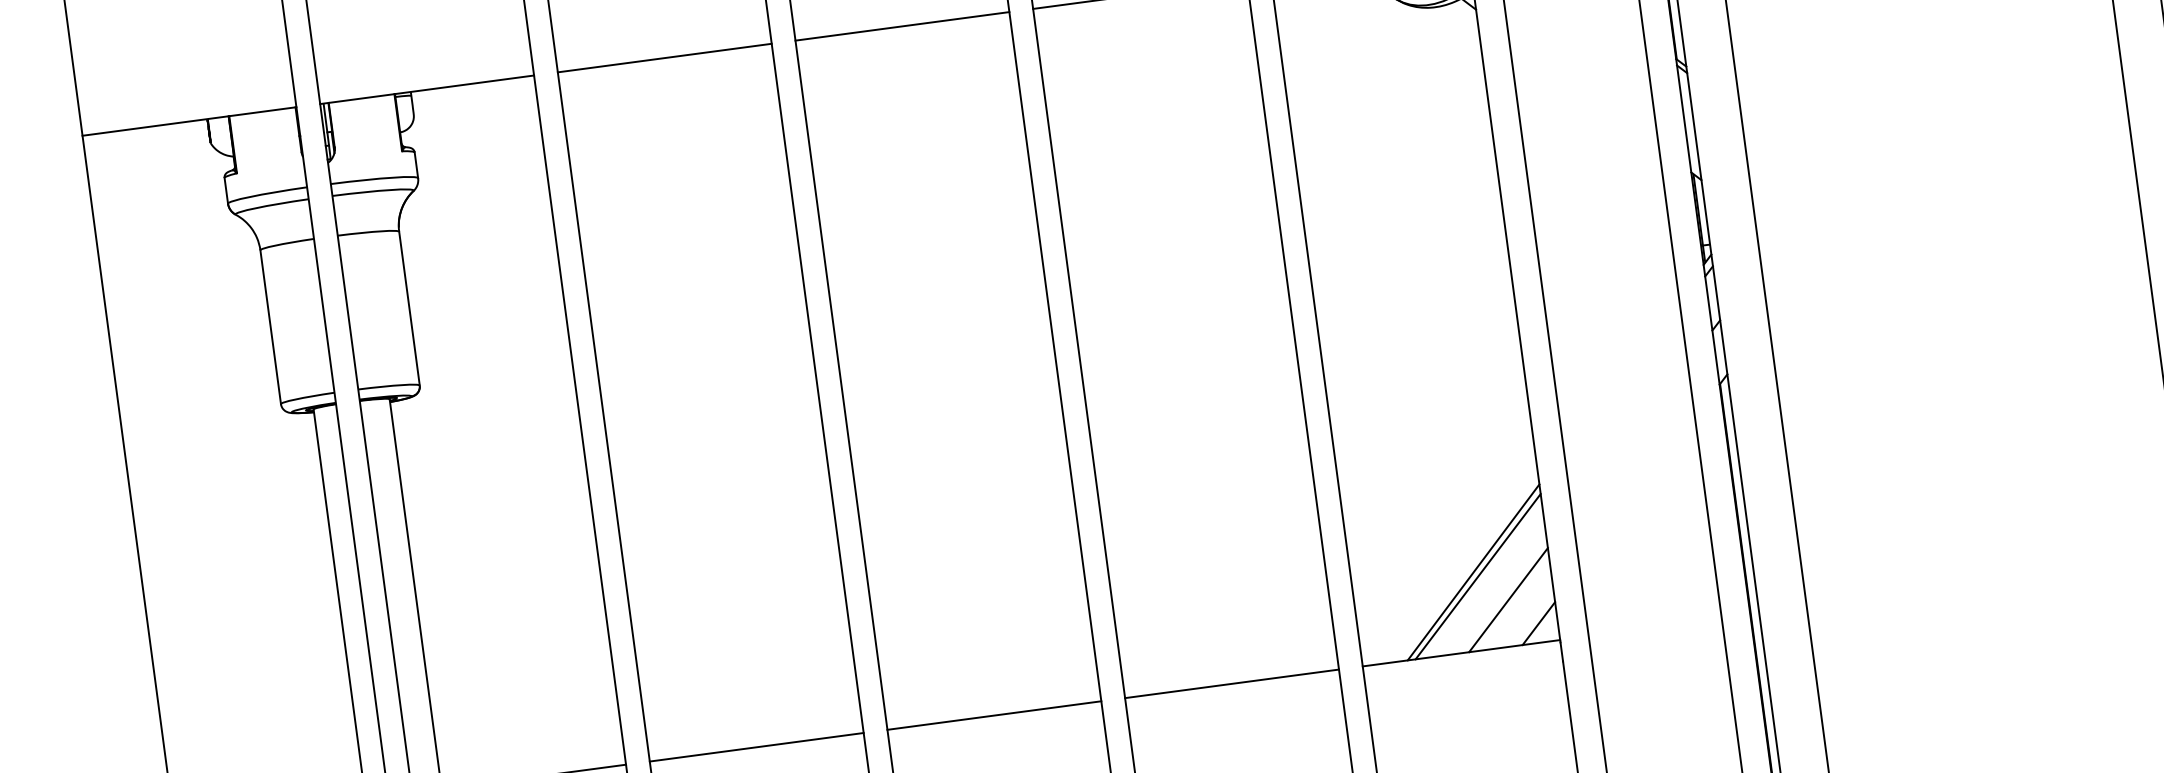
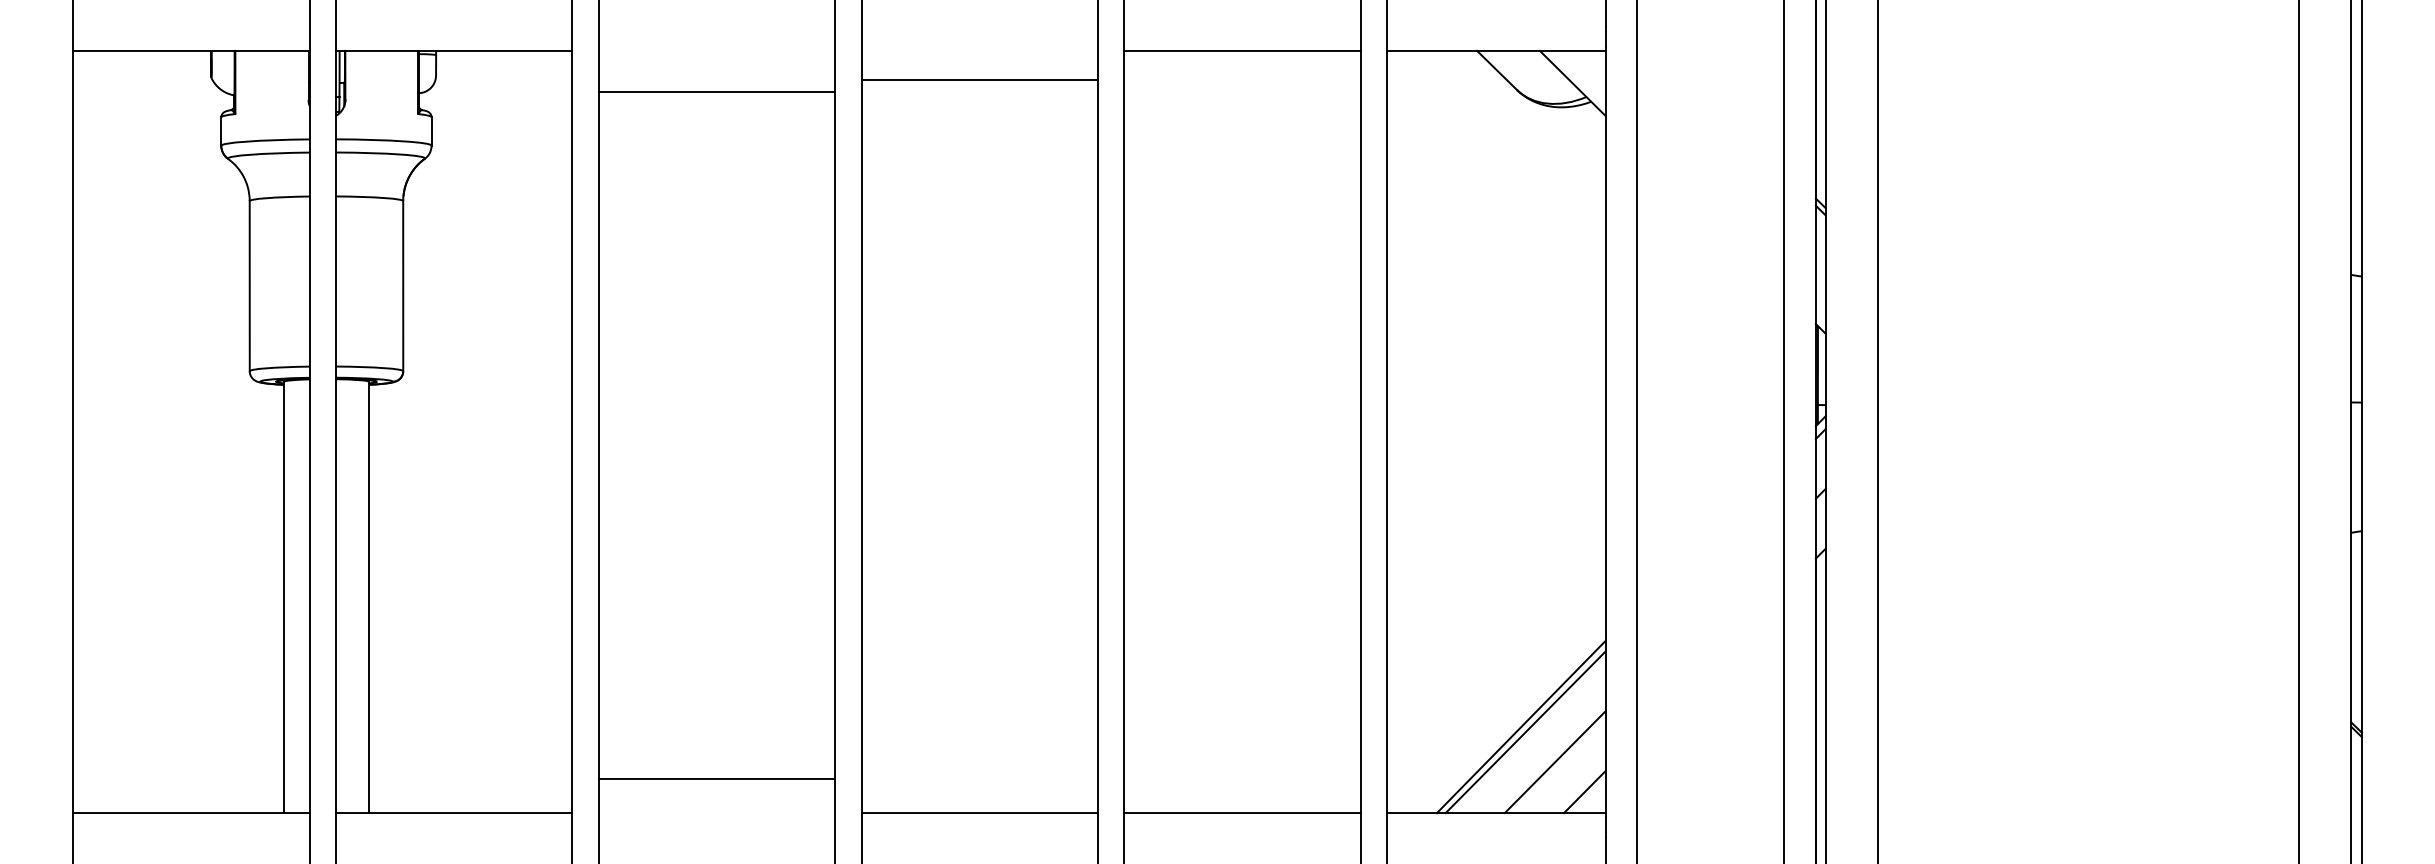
line: (902, 26) -> (979, 79), moved
line: (664, 57) -> (716, 91), moved
line: (756, 747) -> (716, 779), moved

